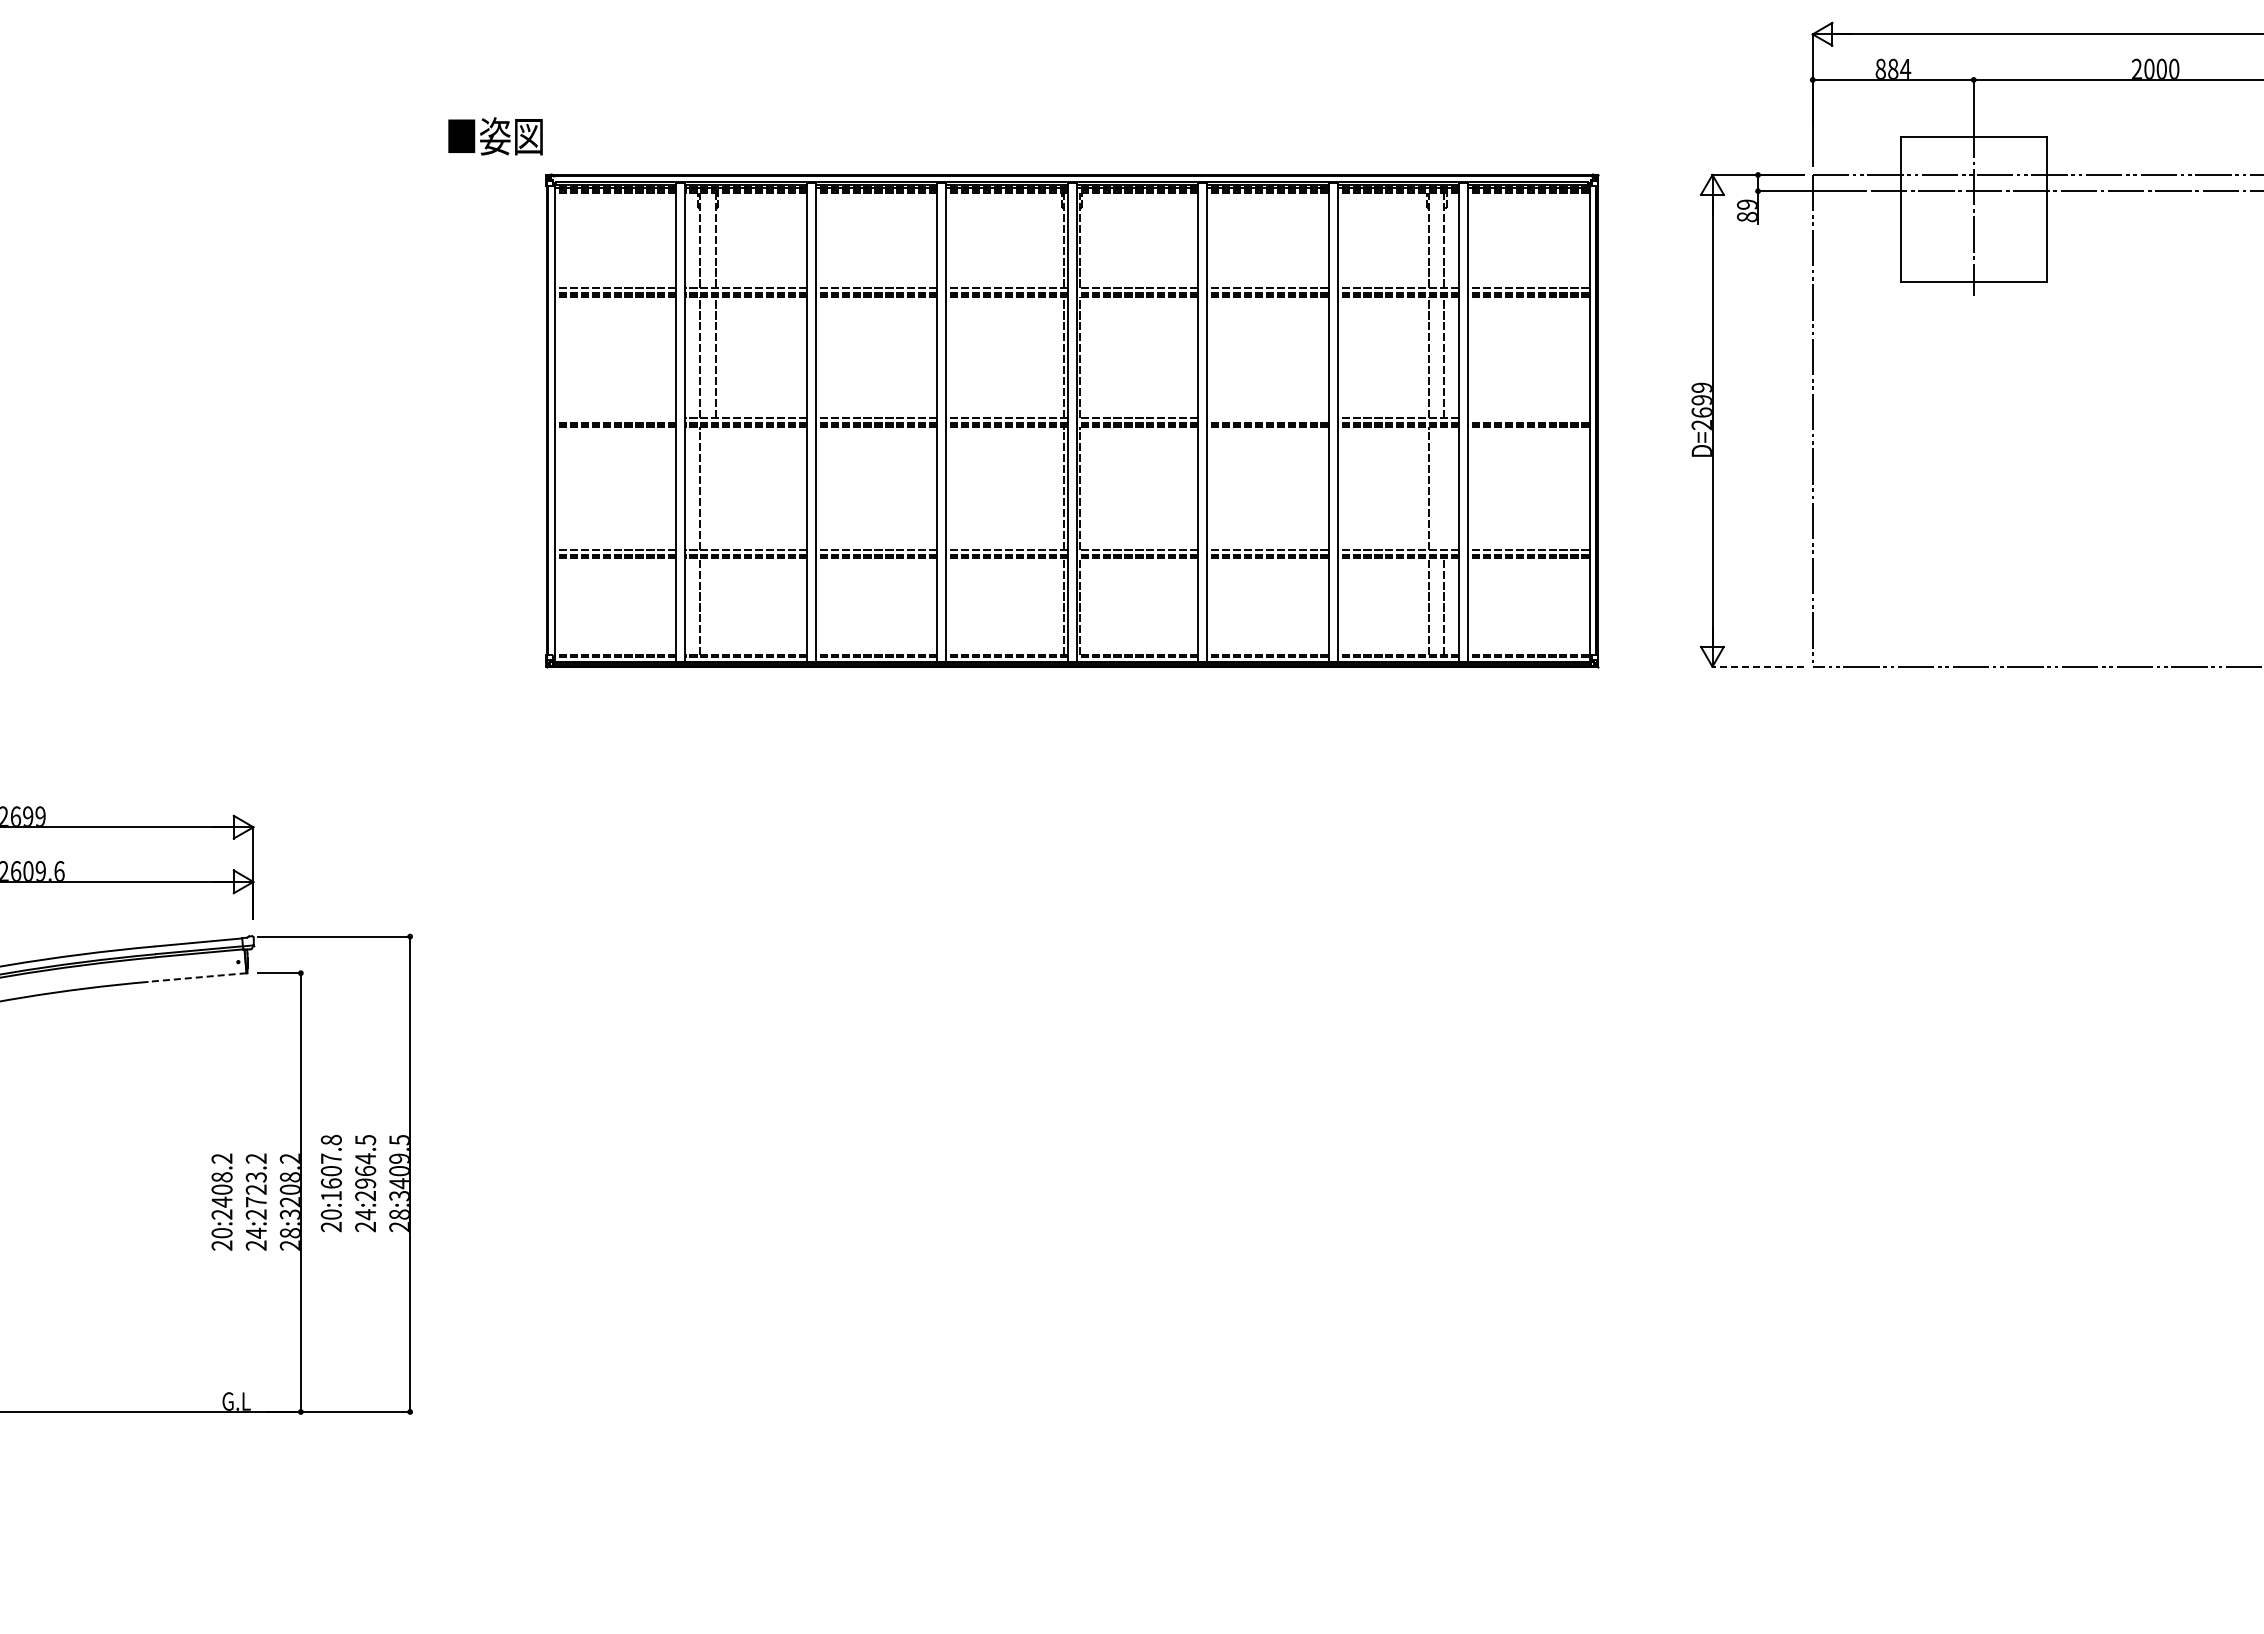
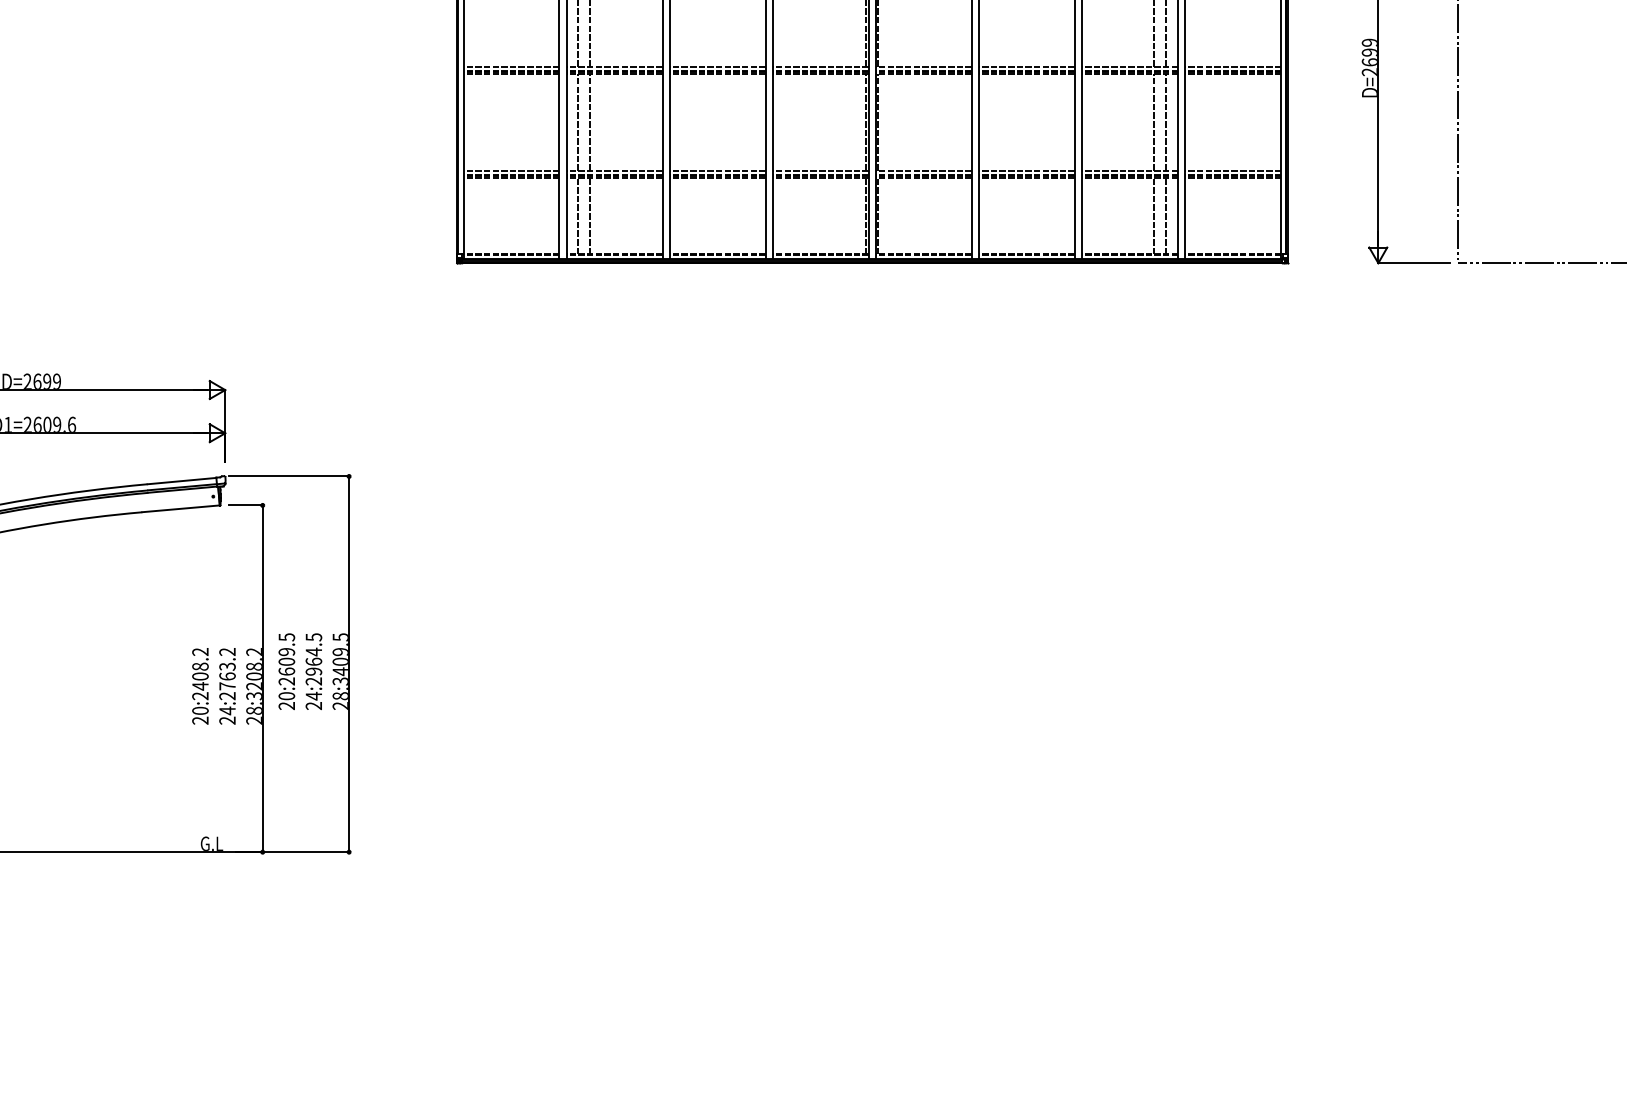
line: (615, 417) -> (511, 66), added
line: (1267, 417) -> (1026, 66), added
line: (1528, 417) -> (1232, 66), added
line: (715, 488) -> (590, 122), added
line: (1444, 488) -> (1166, 122), added
line: (715, 606) -> (590, 215), added
line: (1757, 666) -> (1413, 263), dashed -> solid
line: (197, 977) -> (181, 508), dashed -> solid
text: (330, 1168) -> (286, 659), 20:1607.8 -> 20:2609.5
text: (255, 1189) -> (226, 676), 24:2723.2 -> 24:2763.2

